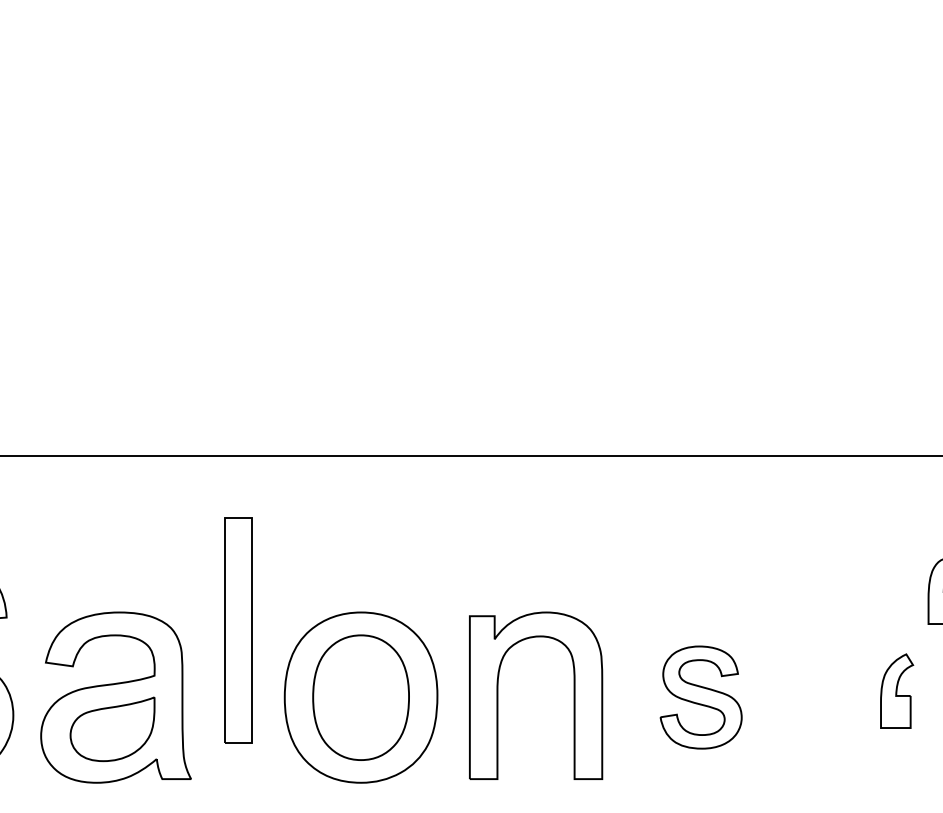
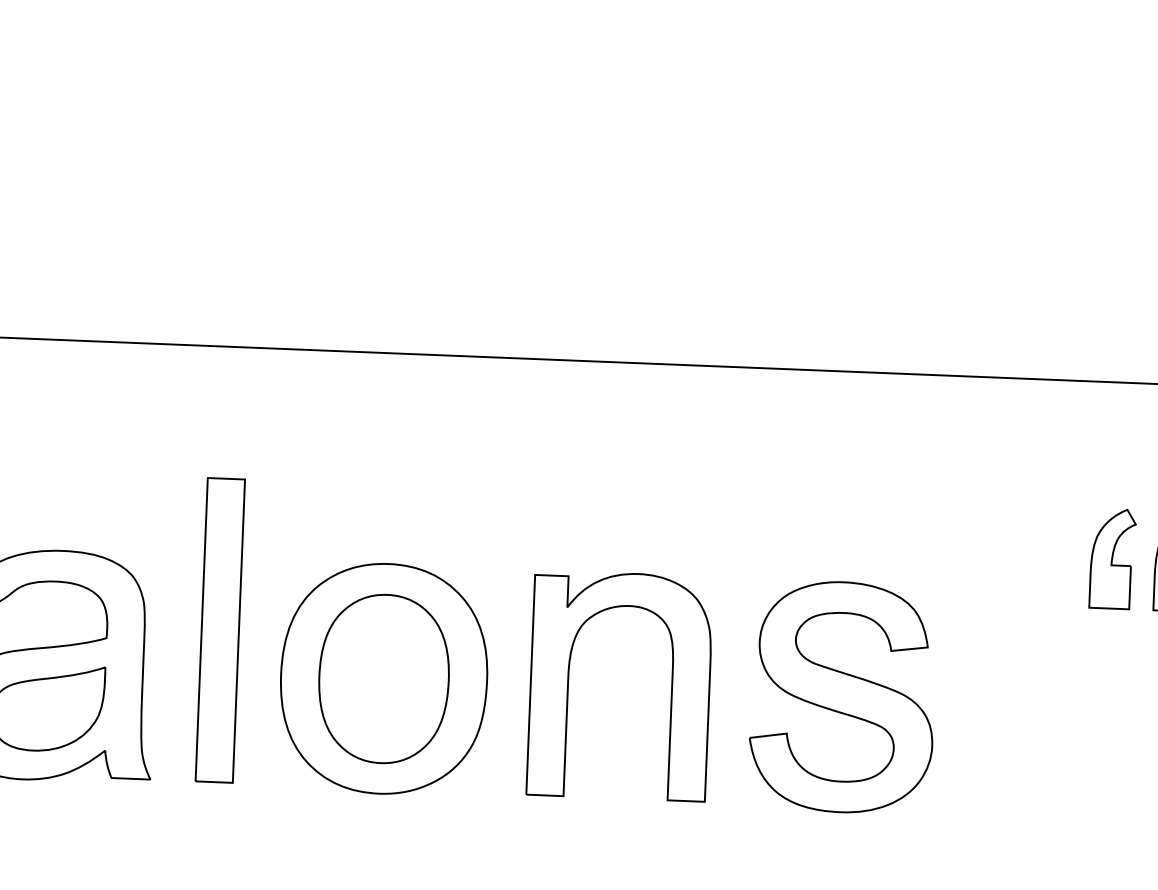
part: (238, 630) -> (220, 630), moved
part: (897, 690) -> (1113, 558), moved
part: (700, 697) -> (841, 697), size x1.67

